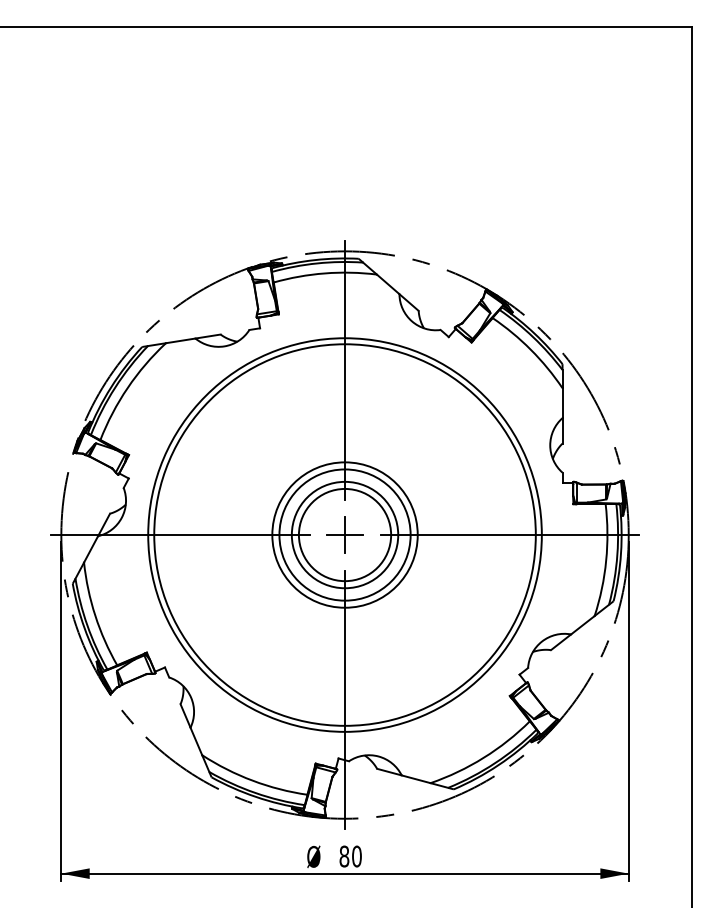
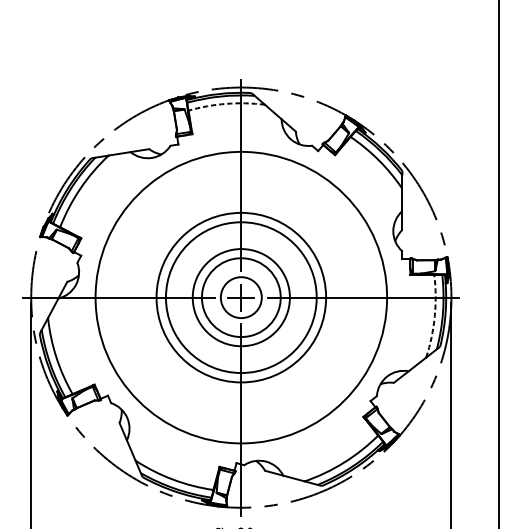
arc: (324, 273) -> (226, 103), solid -> dashed
circle: (344, 534) -> (240, 297), size x0.6
circle: (344, 534) -> (240, 297), size x0.6
circle: (344, 534) -> (240, 297), size x1.4
arc: (606, 560) -> (434, 316), solid -> dashed

